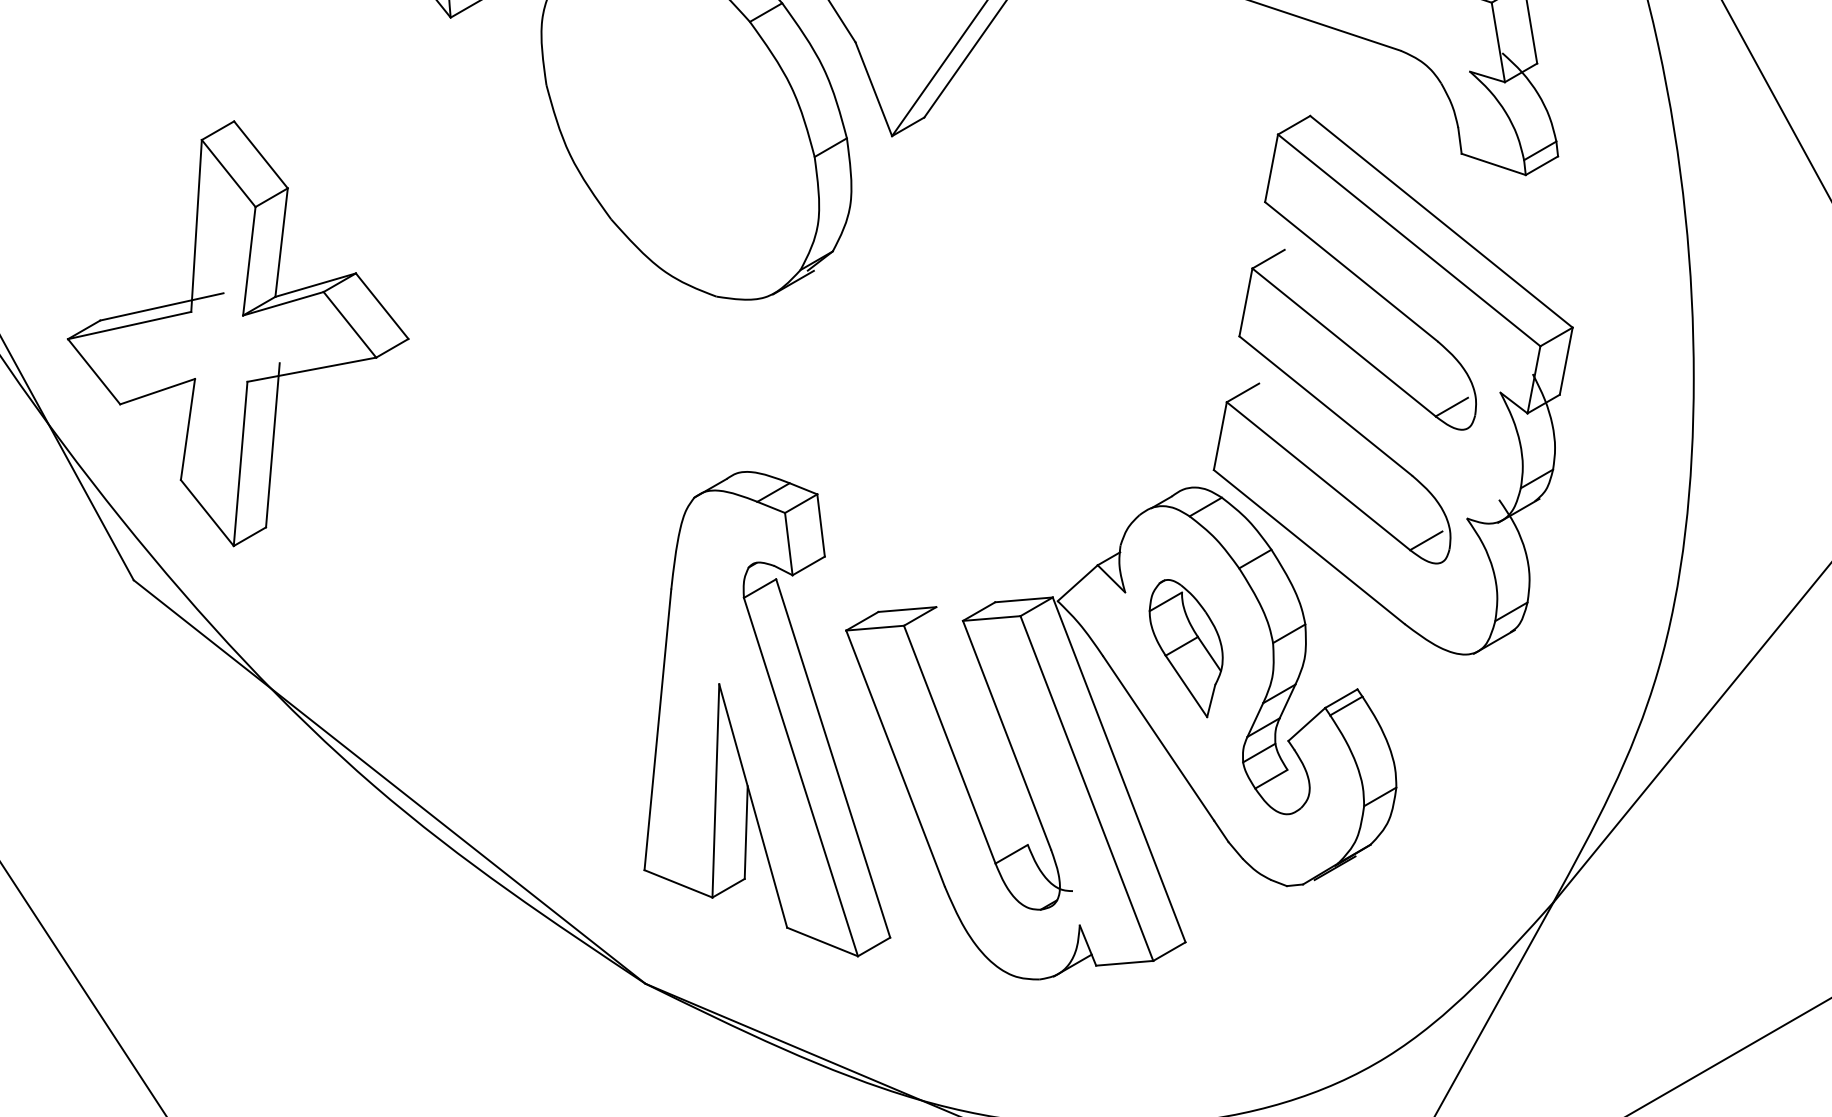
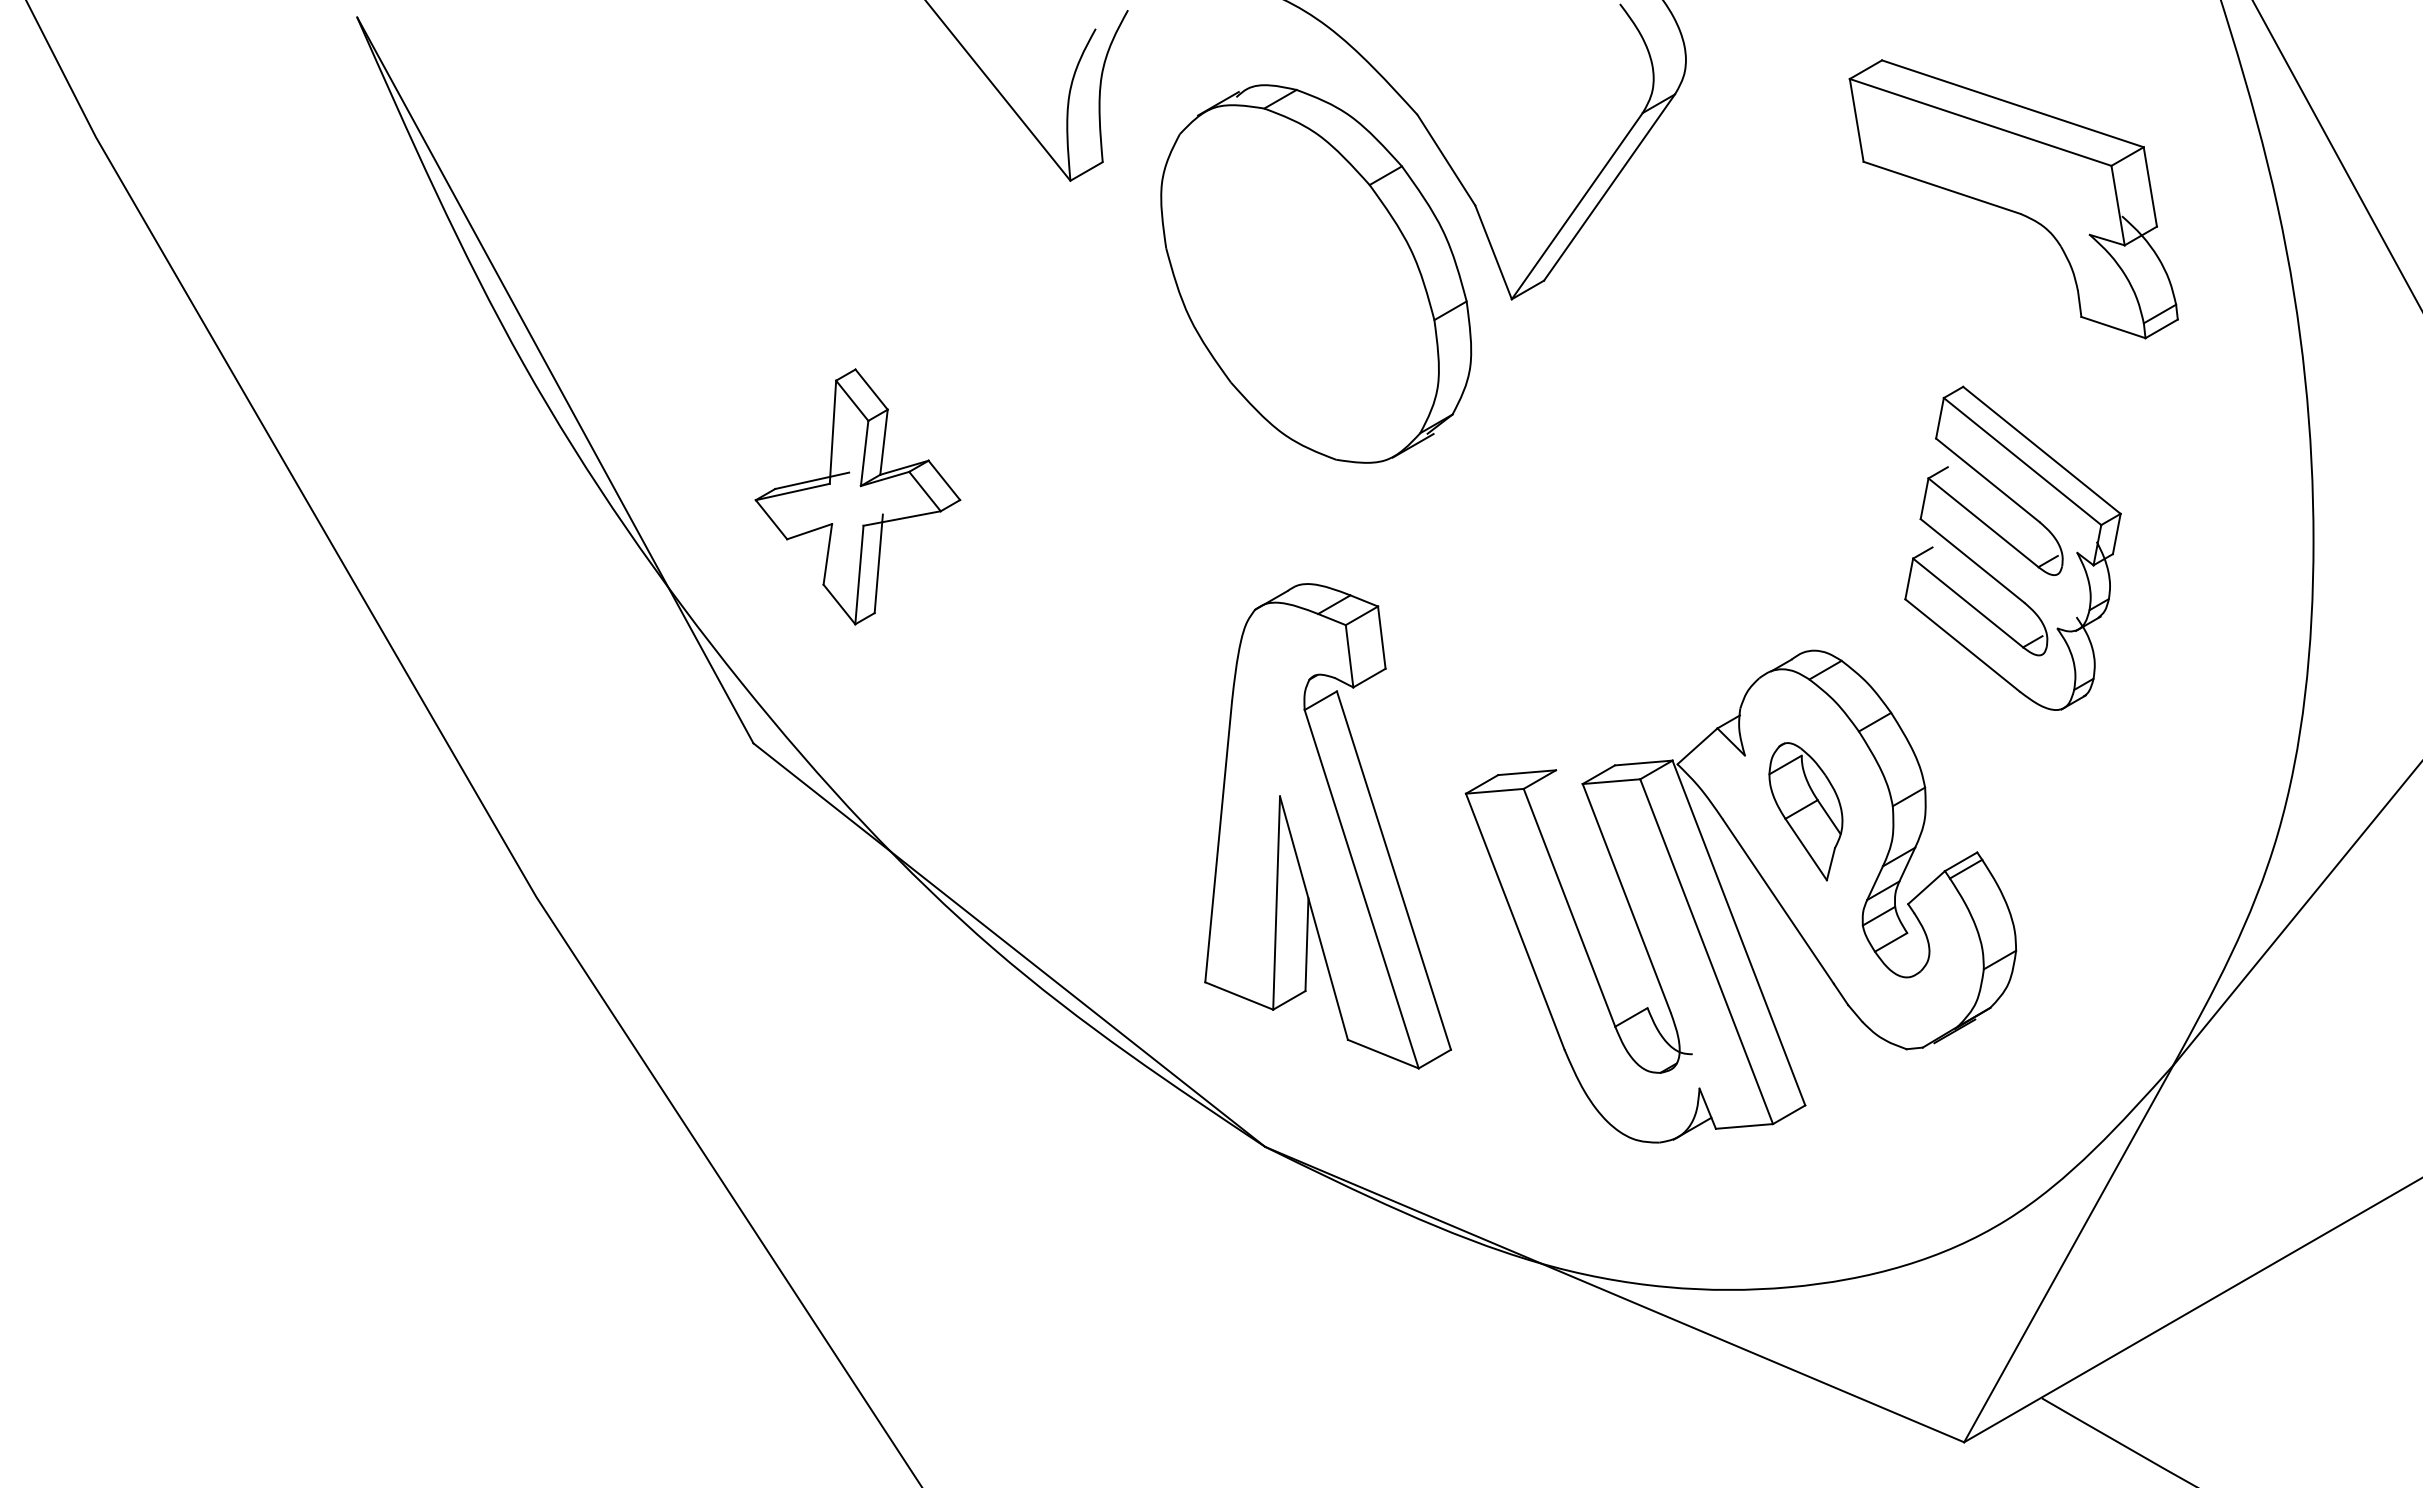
part: (237, 333) -> (857, 496), size x0.6
part: (1392, 385) -> (2012, 548), size x0.6
part: (766, 714) -> (1327, 826), moved

